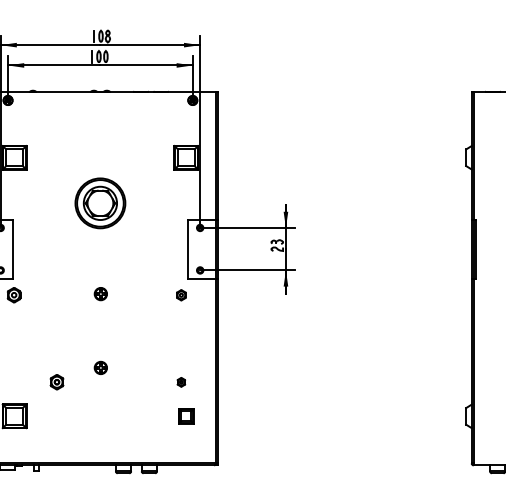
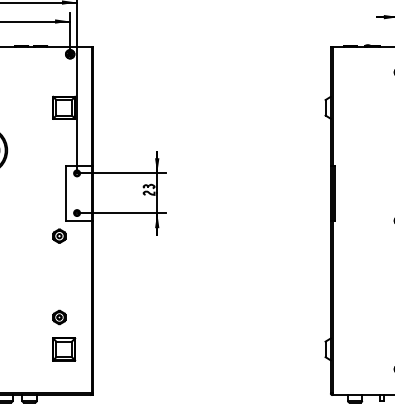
part: (181, 295) -> (59, 236), size x1.43
part: (181, 382) -> (59, 317), size x1.67
part: (186, 416) -> (64, 349), size x1.67

